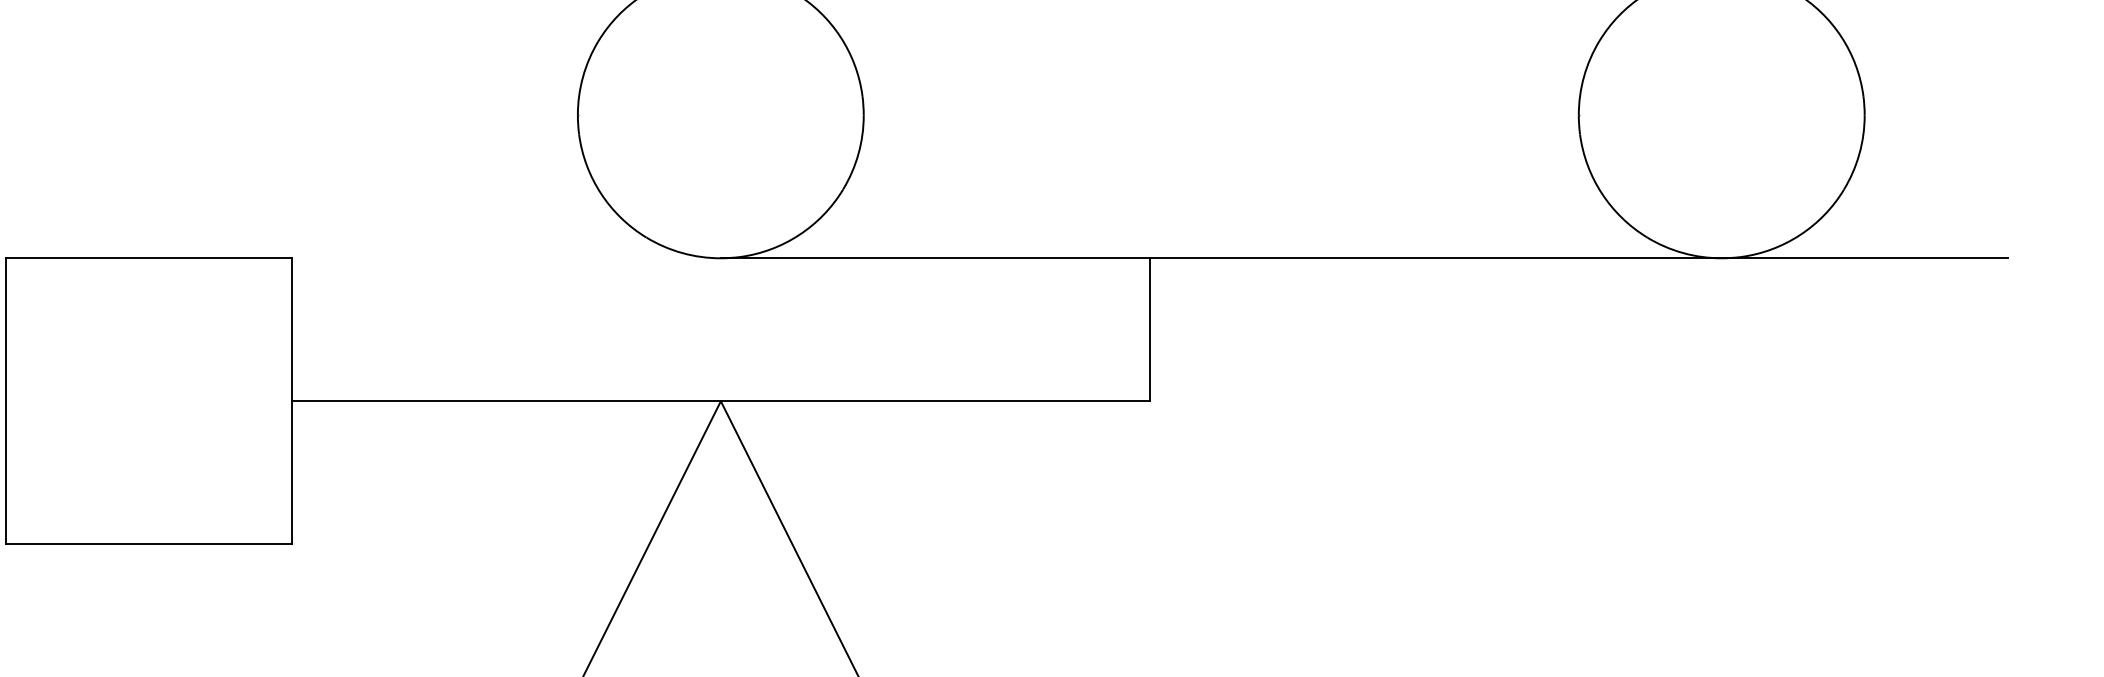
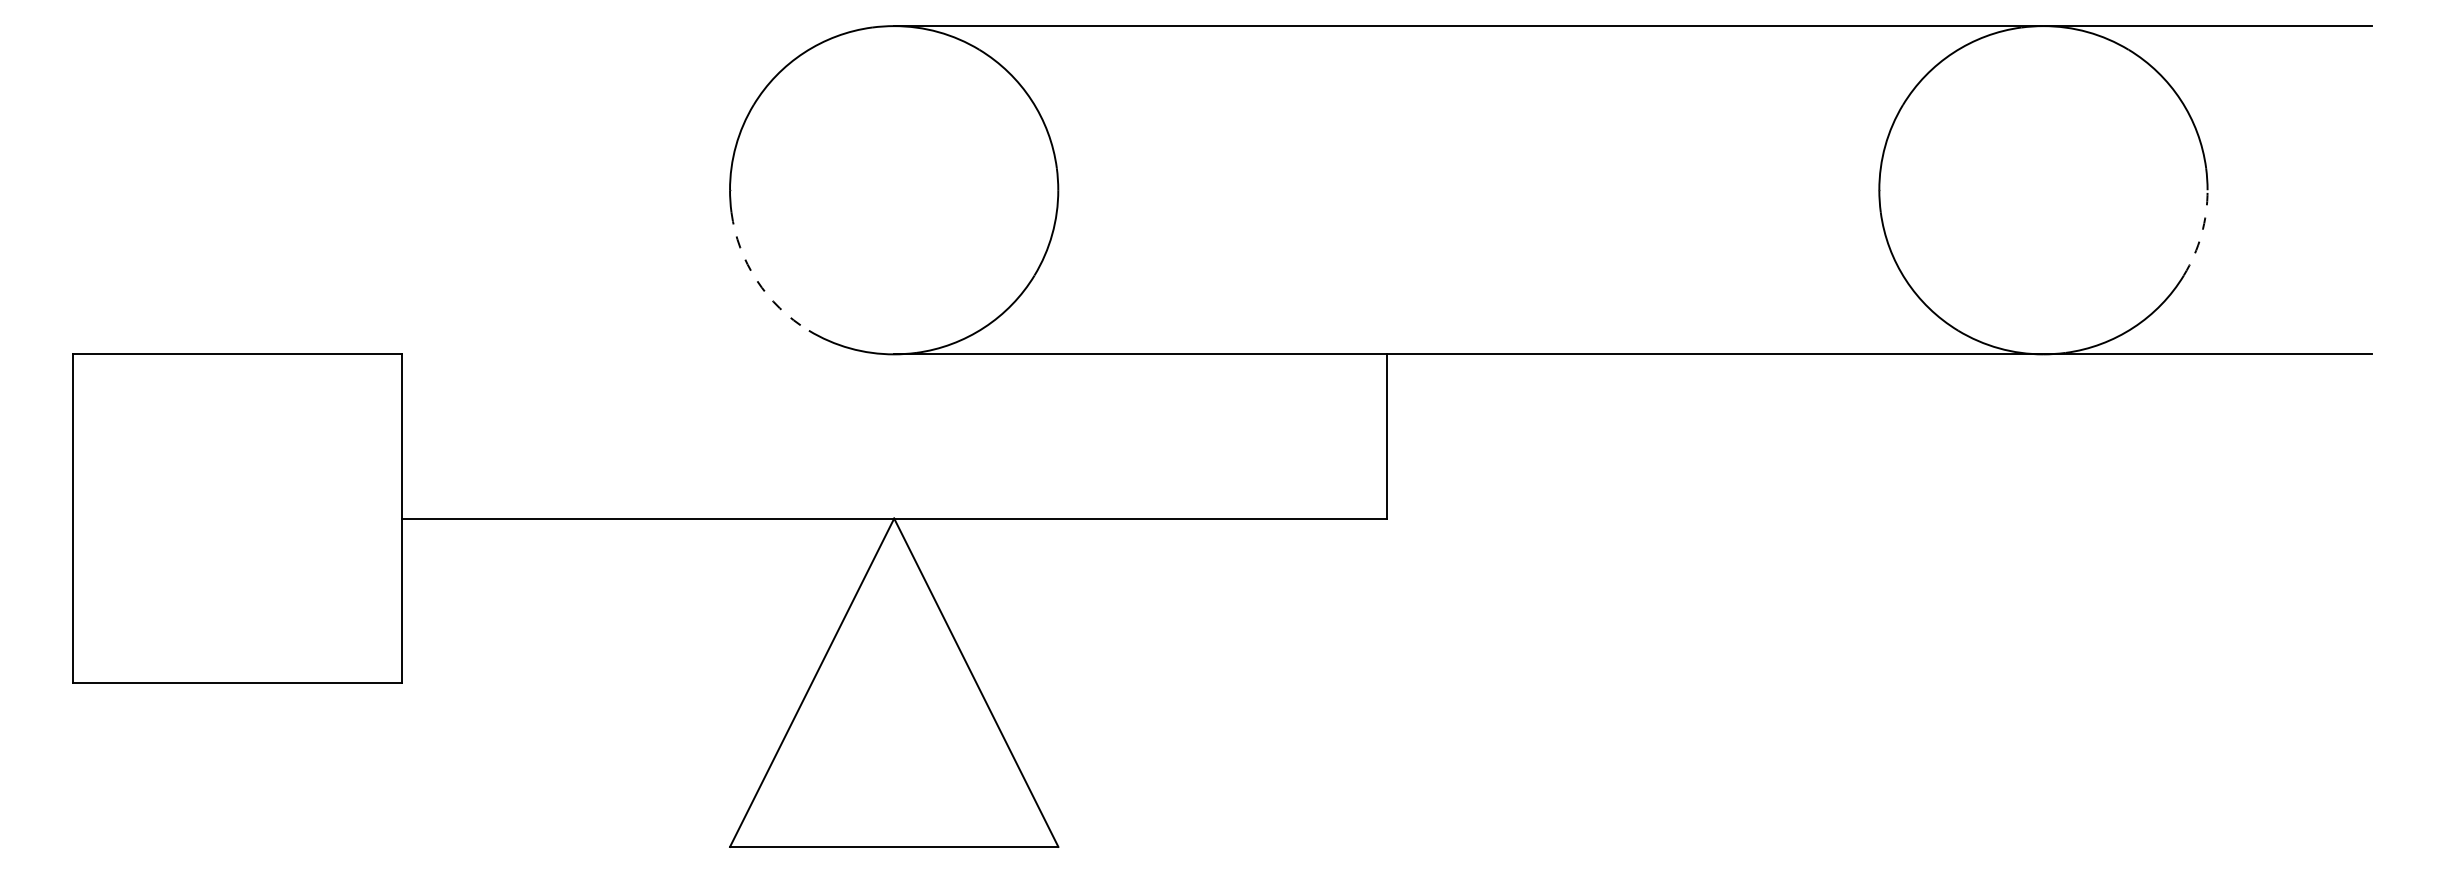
arc: (1859, 153) -> (2201, 234), solid -> dashed
arc: (600, 193) -> (756, 280), solid -> dashed

